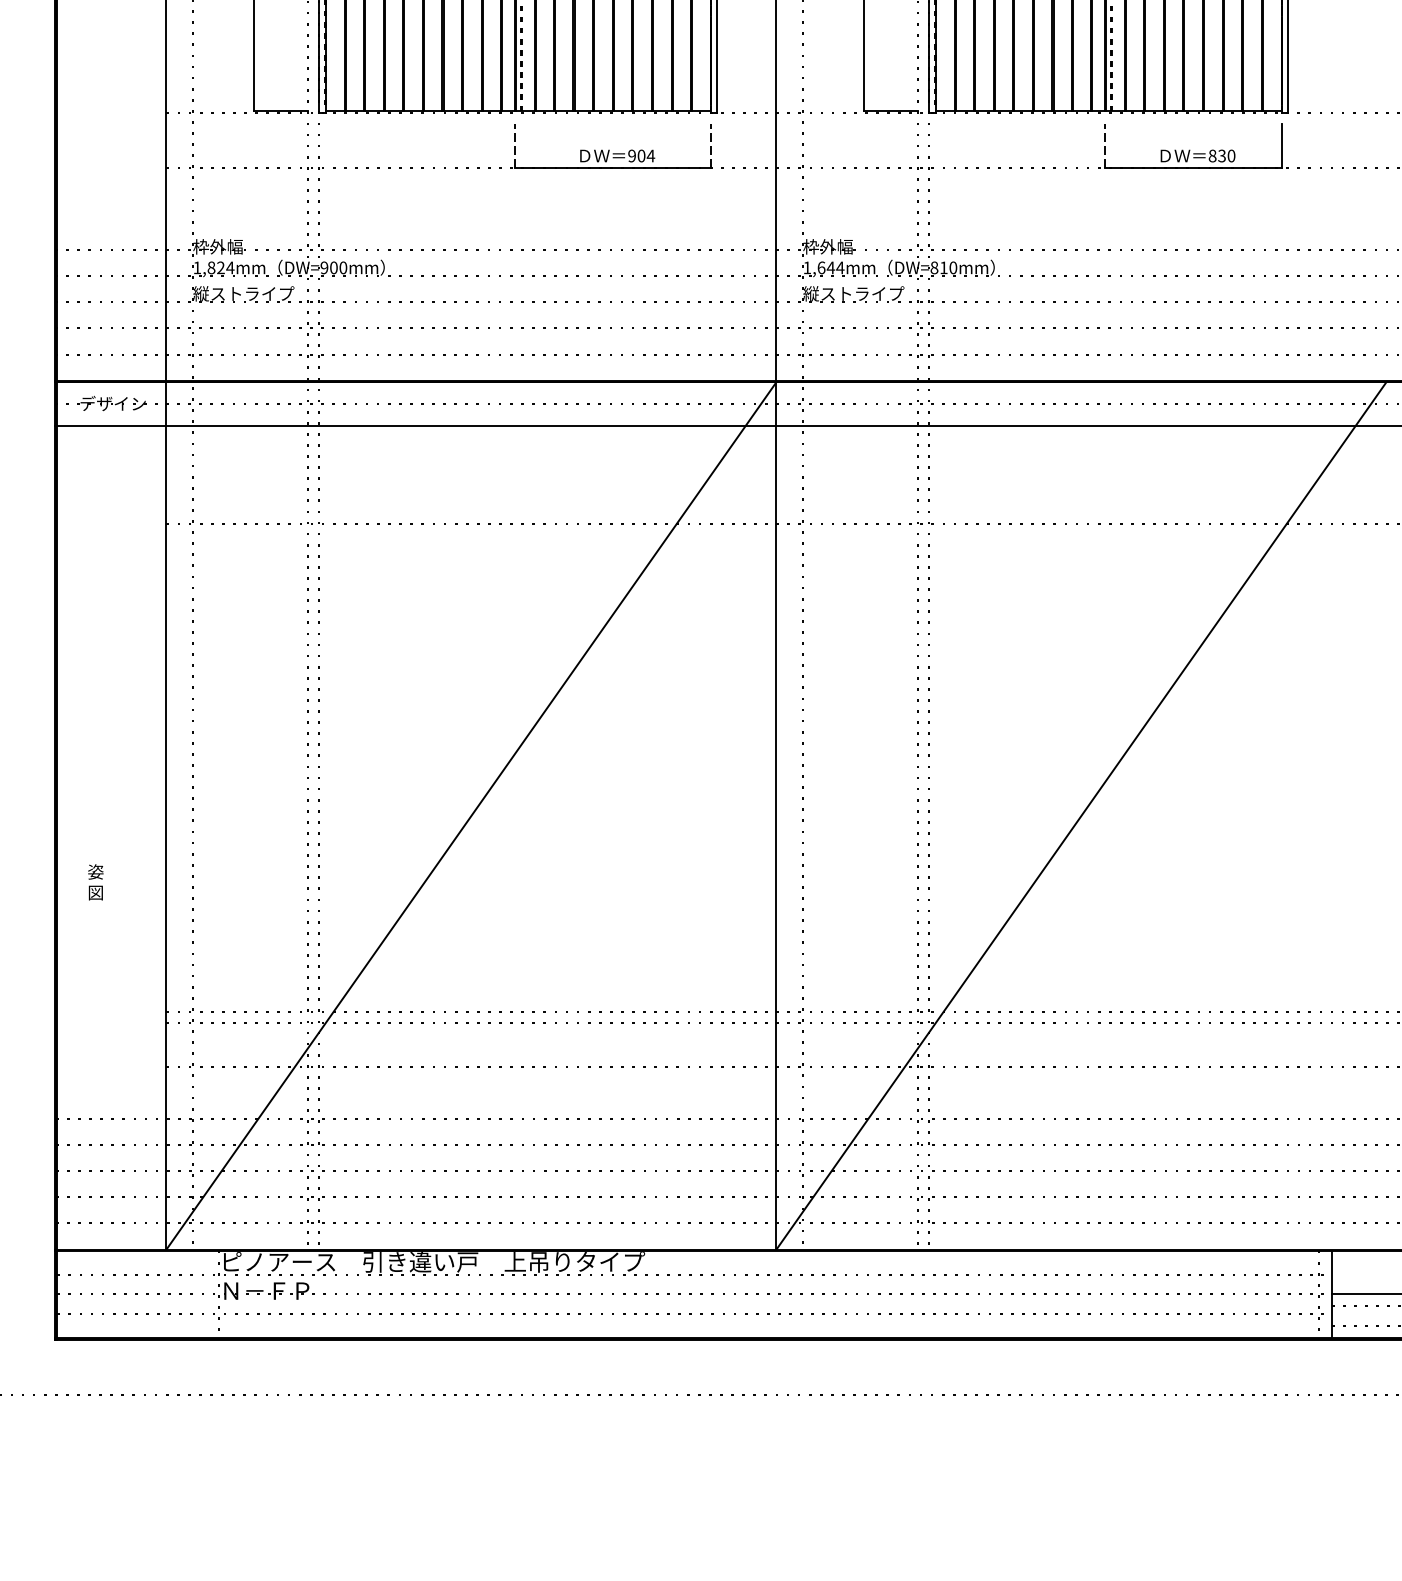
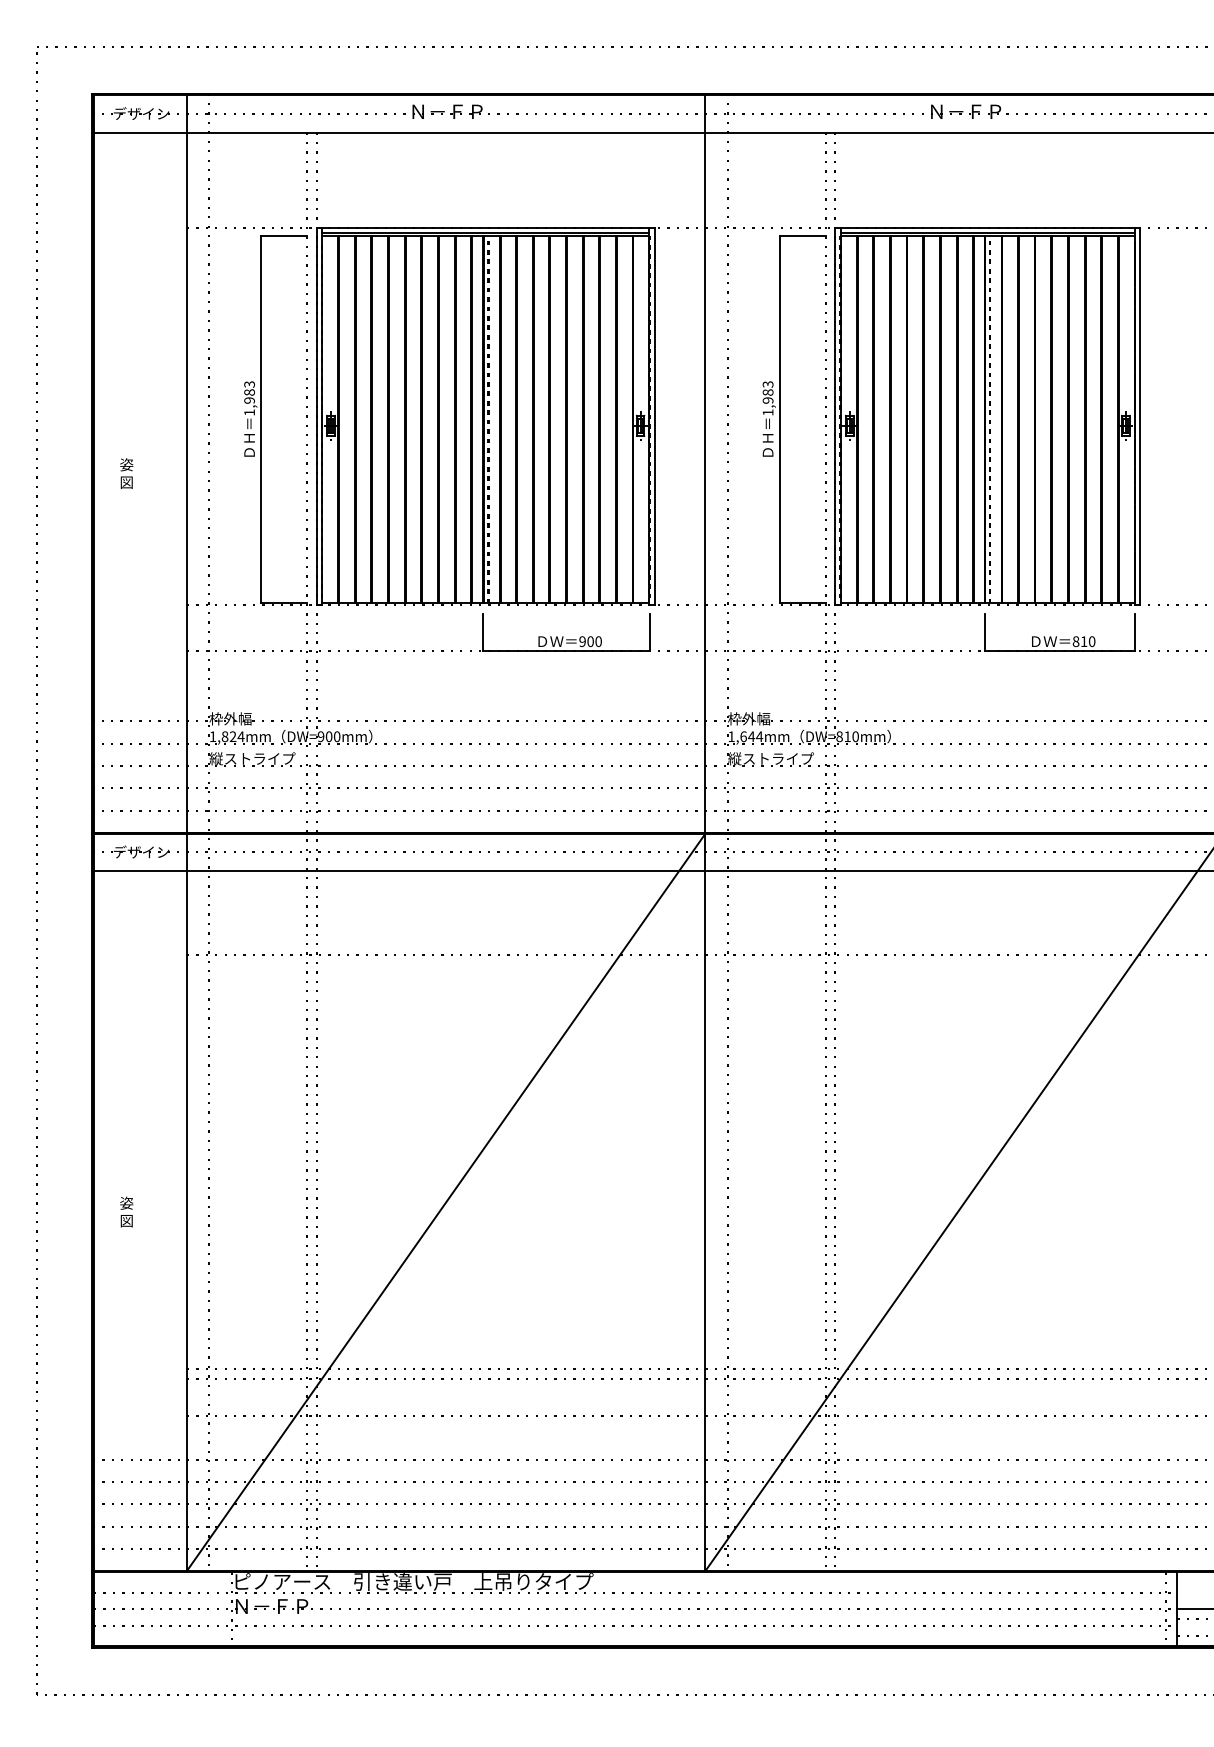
line: (515, 145) -> (483, 632), dashed -> solid
line: (711, 145) -> (650, 632), dashed -> solid
line: (1104, 145) -> (984, 632), dashed -> solid
text: (650, 155) -> (598, 641), 904 -> 900
text: (1221, 155) -> (1083, 641), 830 -> 810
text: (95, 881) -> (126, 1211), moved

